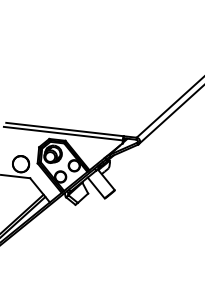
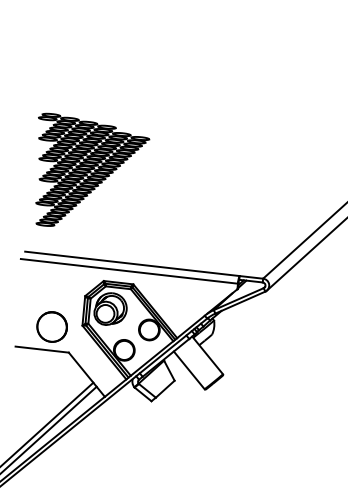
part: (43, 77) -> (93, 168), added

